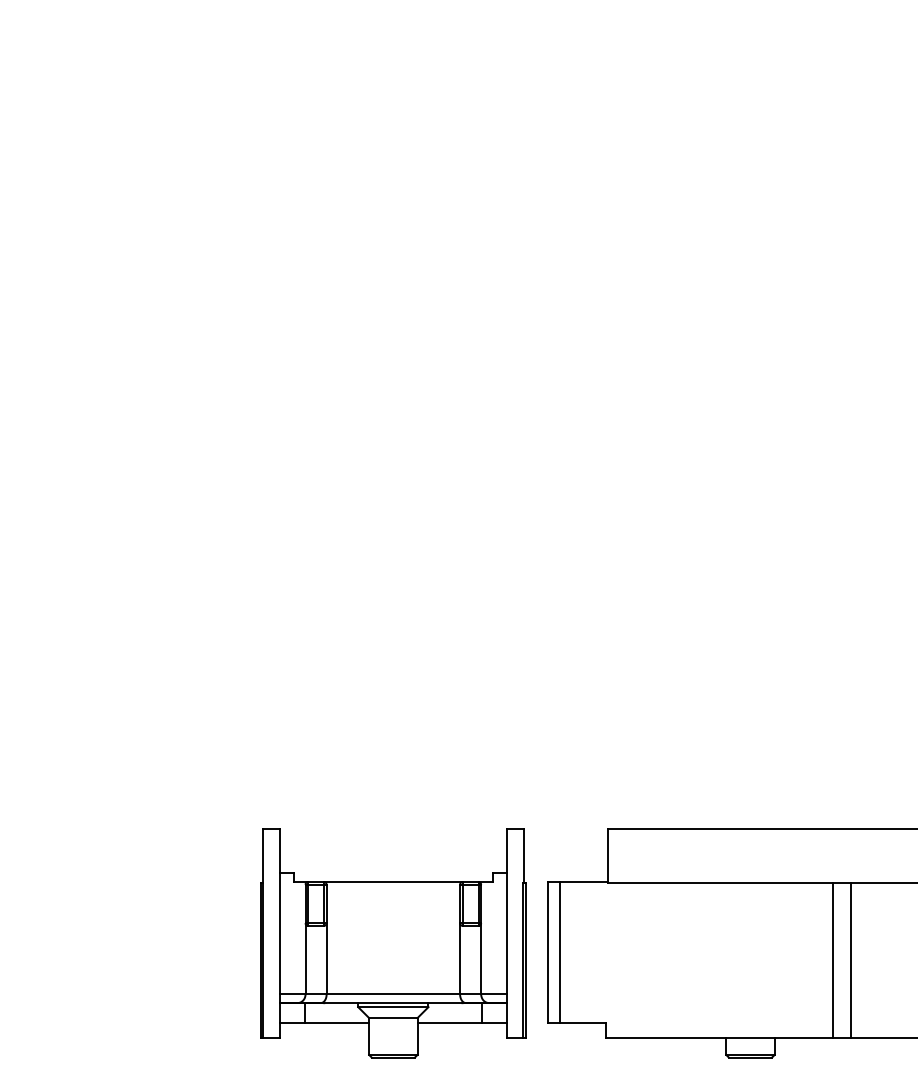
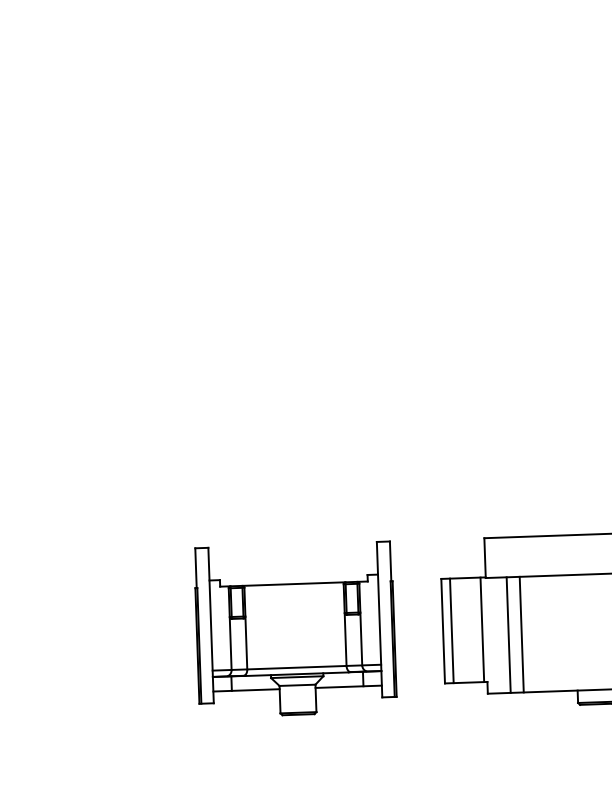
part: (393, 943) -> (295, 629), moved
line: (601, 952) -> (482, 629), added
line: (636, 960) -> (508, 635), added
line: (653, 960) -> (521, 634), added

